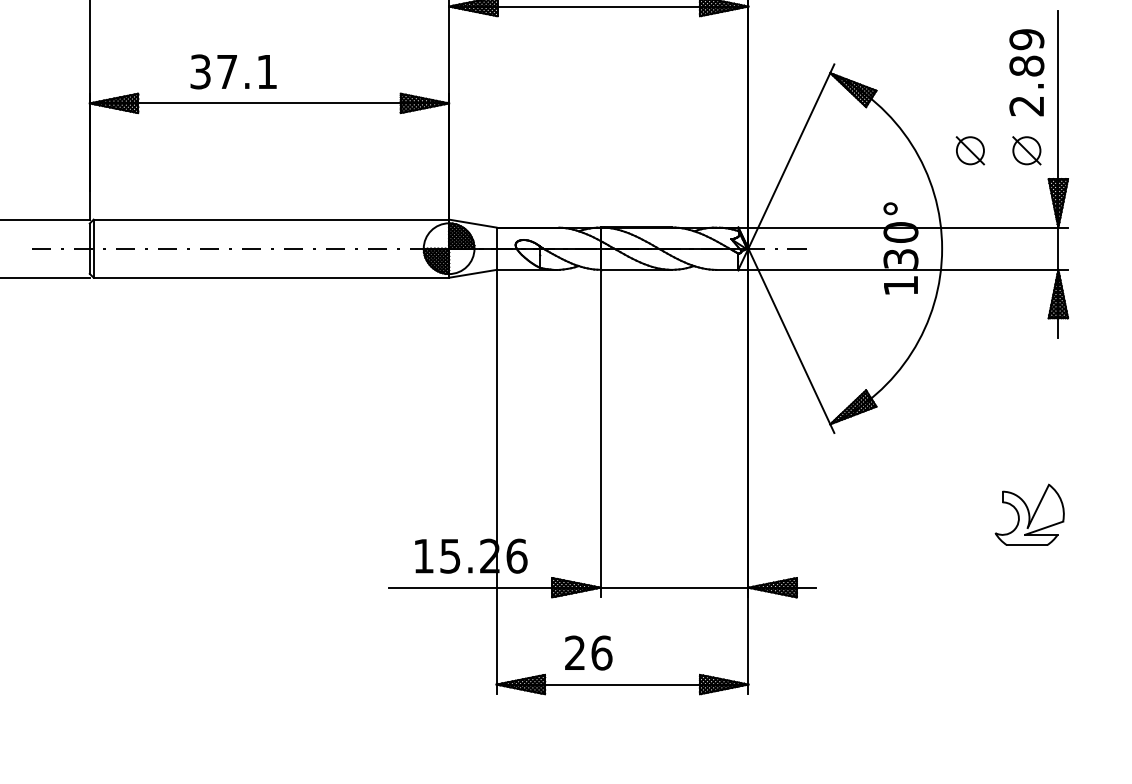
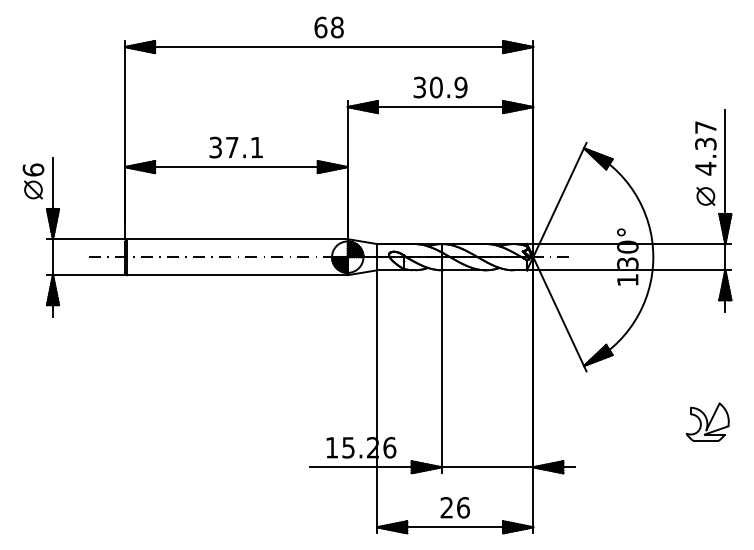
text: (232, 71) -> (235, 147), moved
text: (1026, 73) -> (705, 148), 2.89 -> 4.37
part: (969, 150) -> (670, 196), removed
text: (587, 652) -> (454, 507), moved

